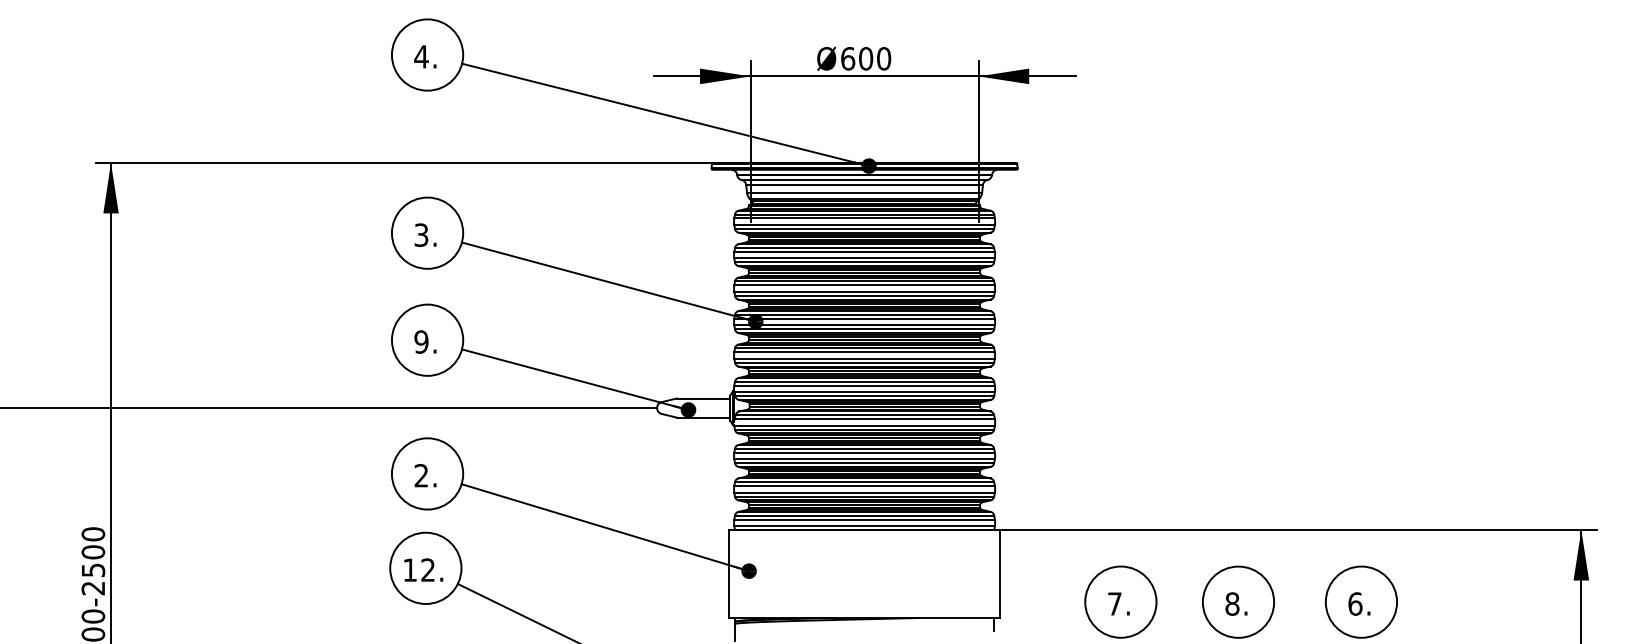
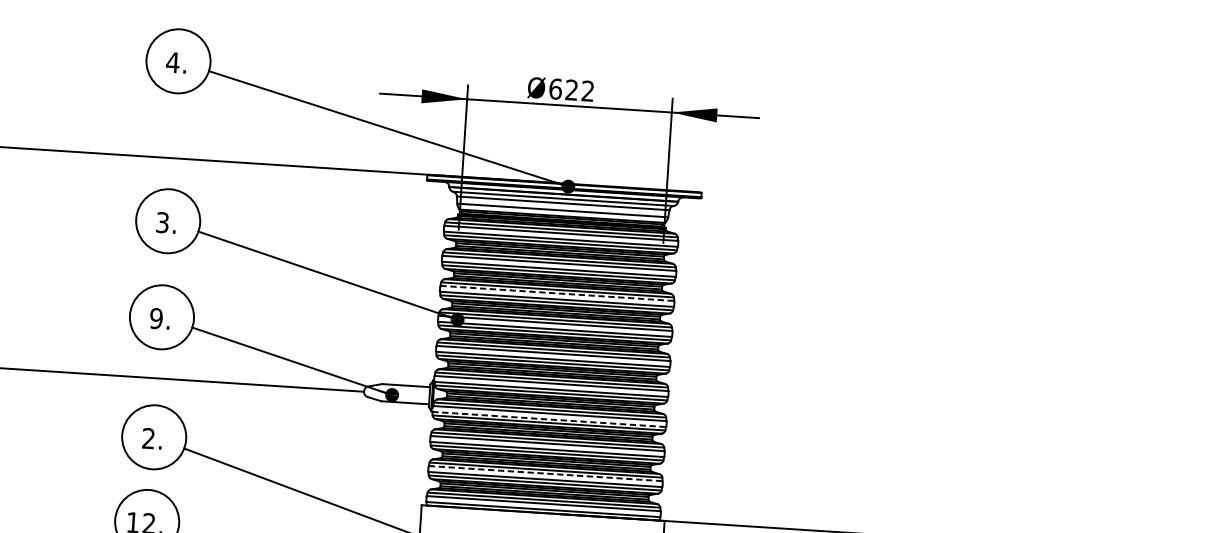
text: (875, 58) -> (580, 90), 600 -> 622
line: (865, 285) -> (558, 293), solid -> dashed
line: (865, 425) -> (550, 419), solid -> dashed
line: (865, 486) -> (546, 474), solid -> dashed

